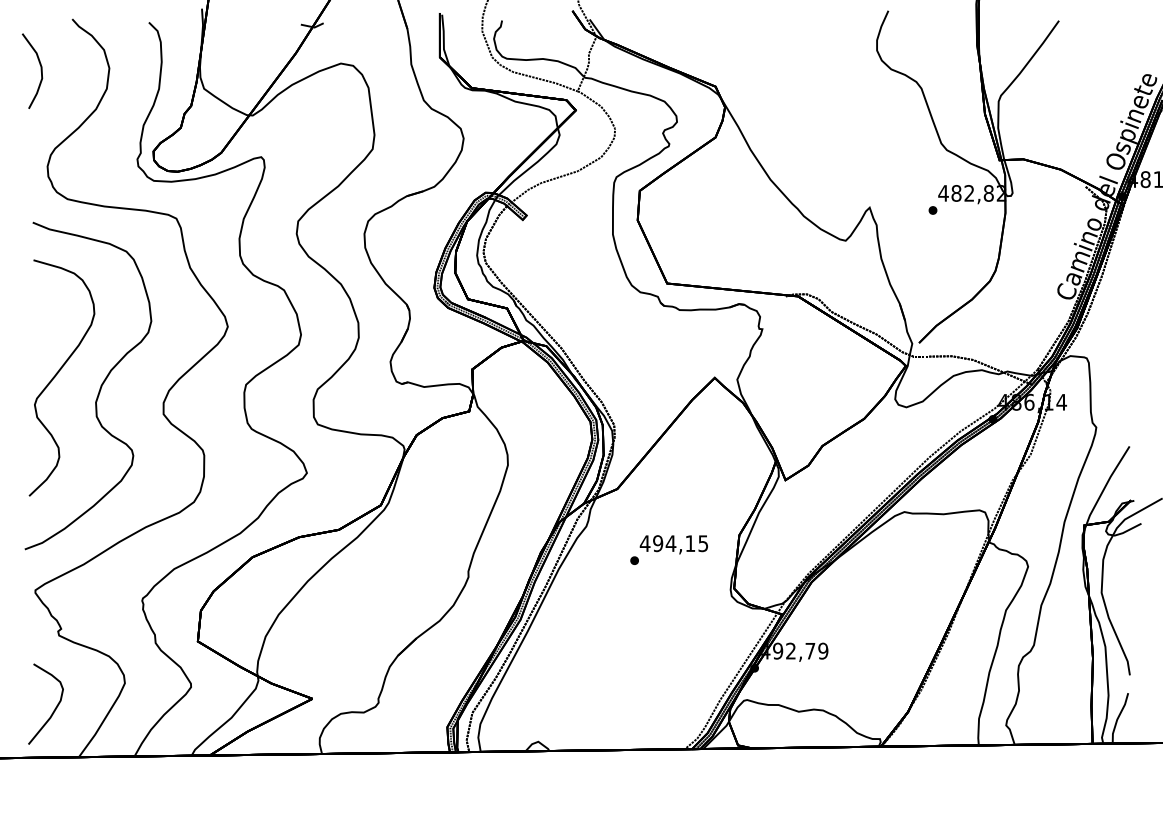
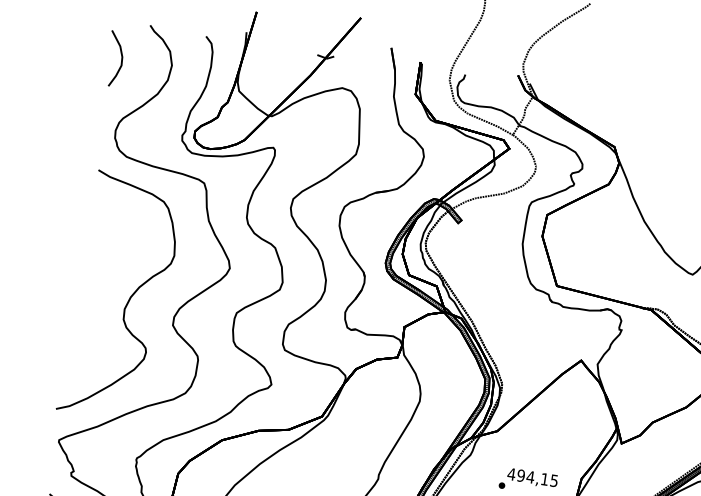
part: (61, 377) -> (102, 286), removed

